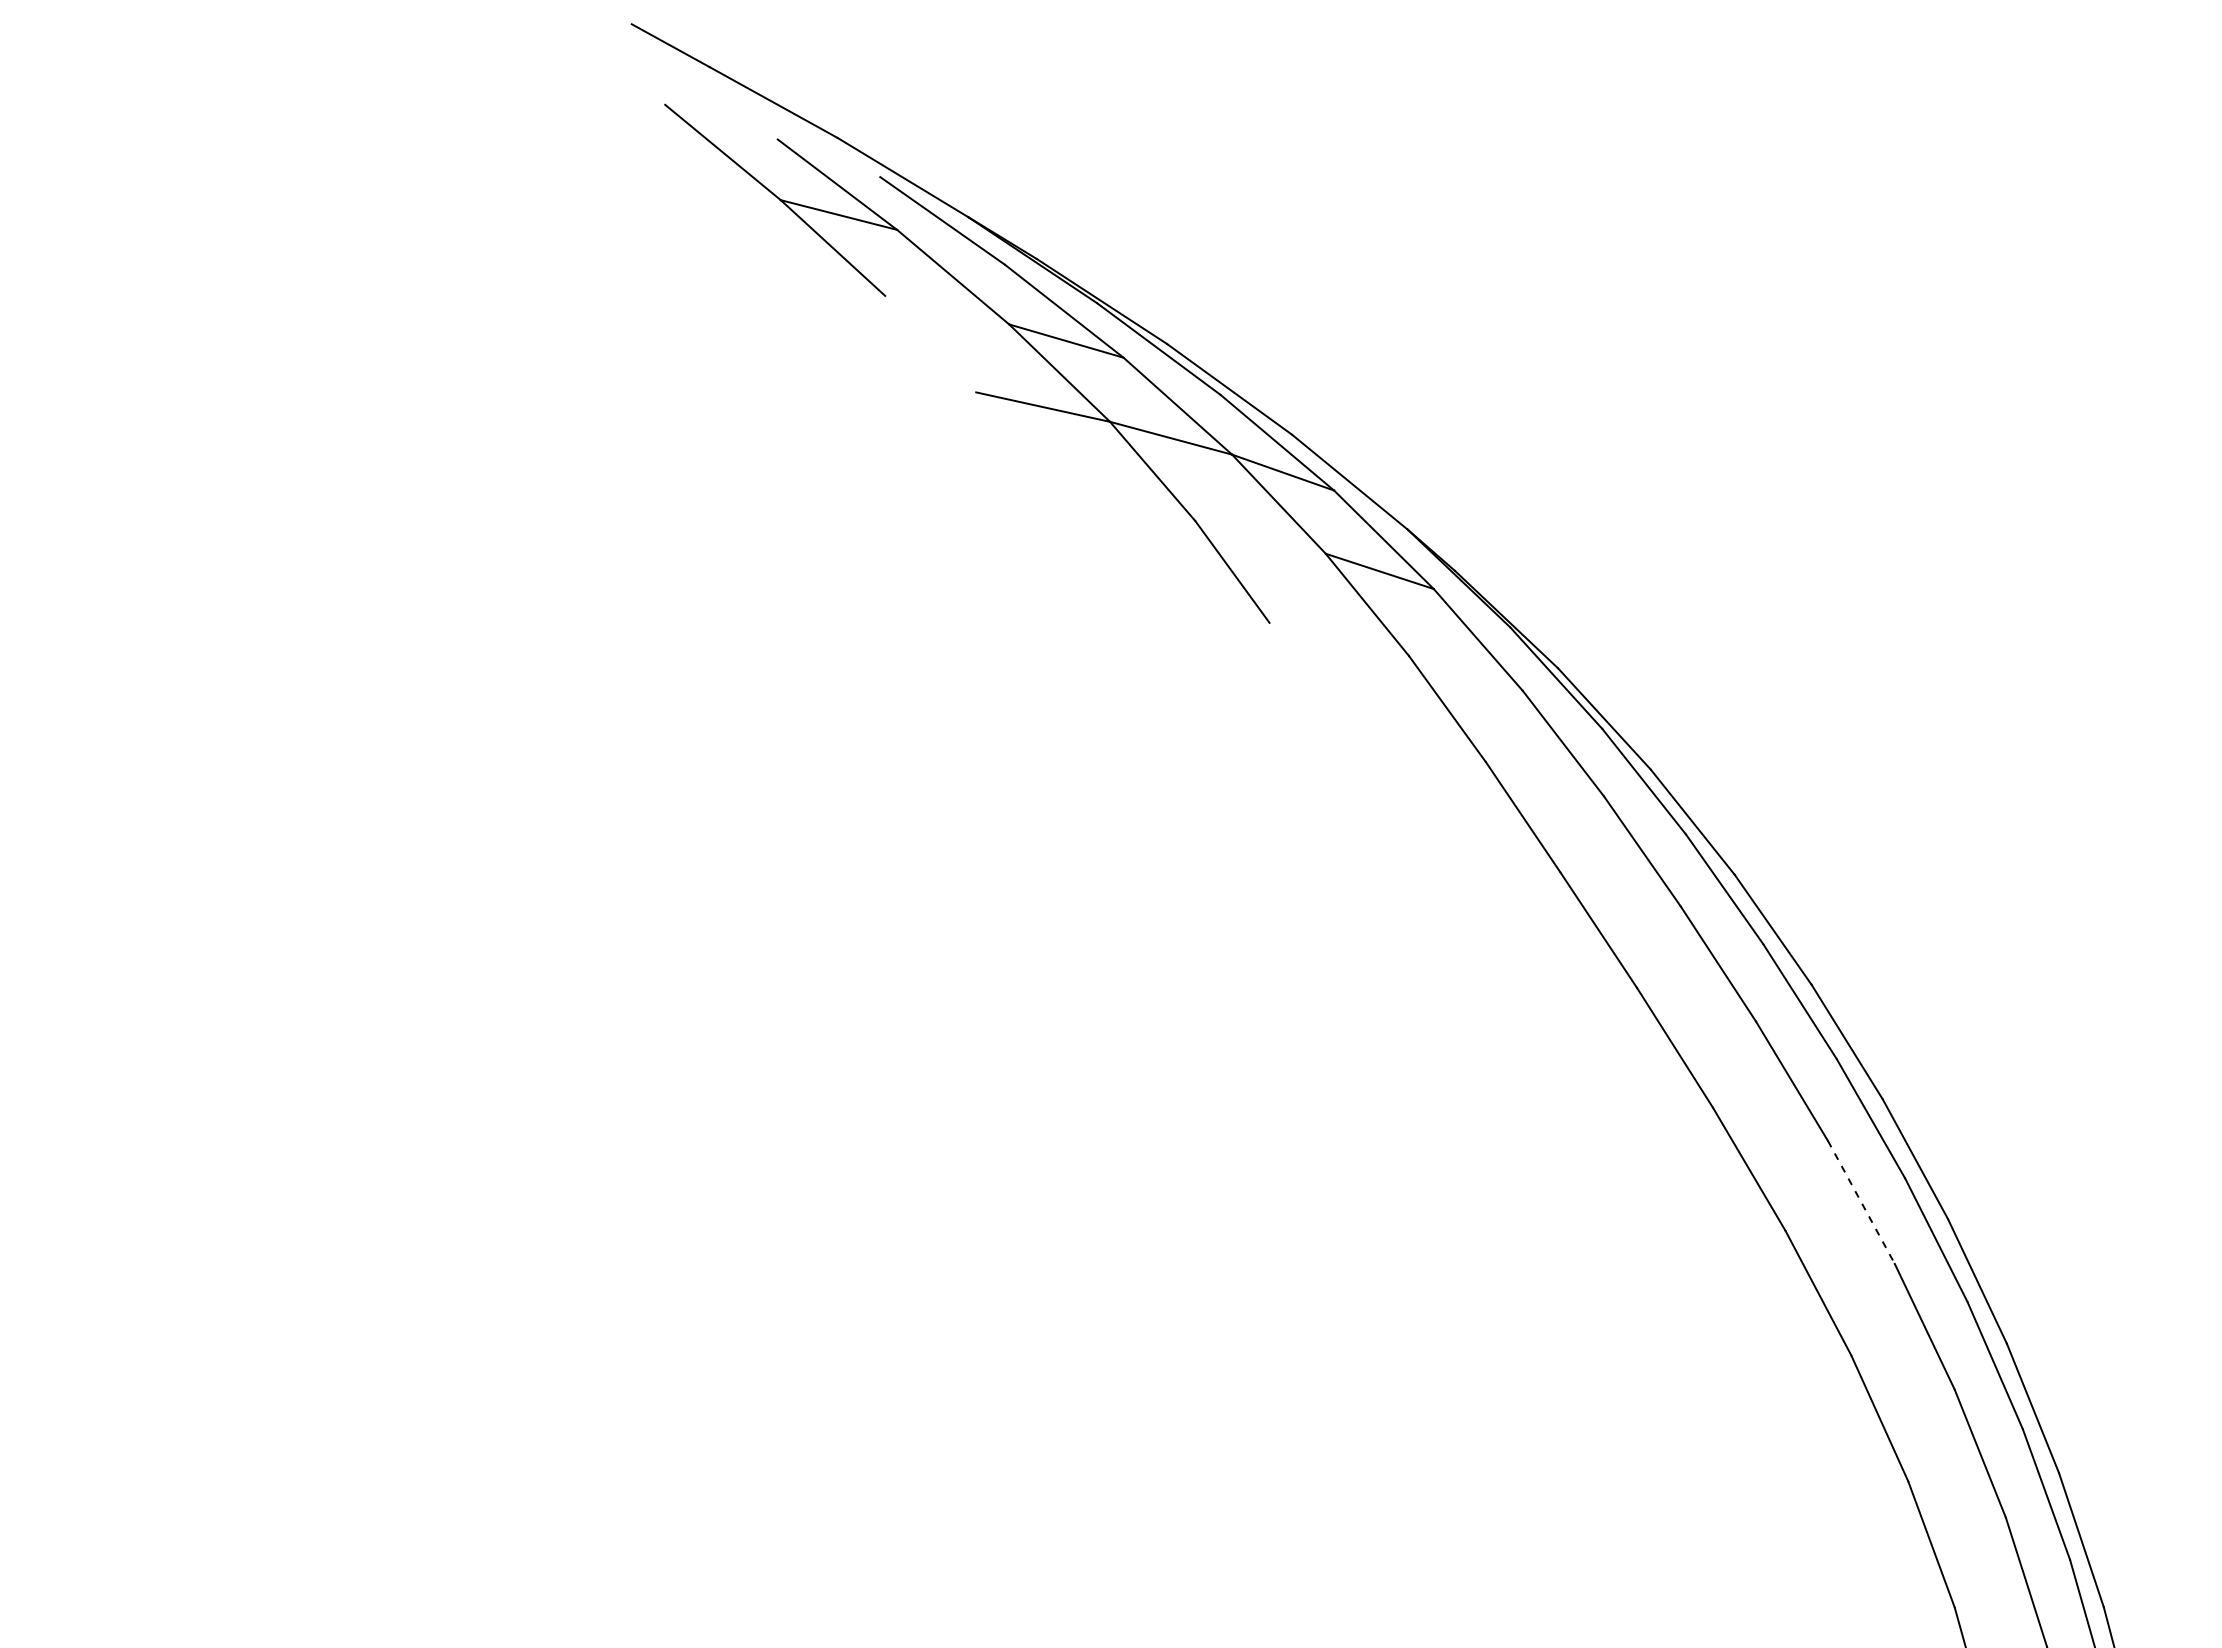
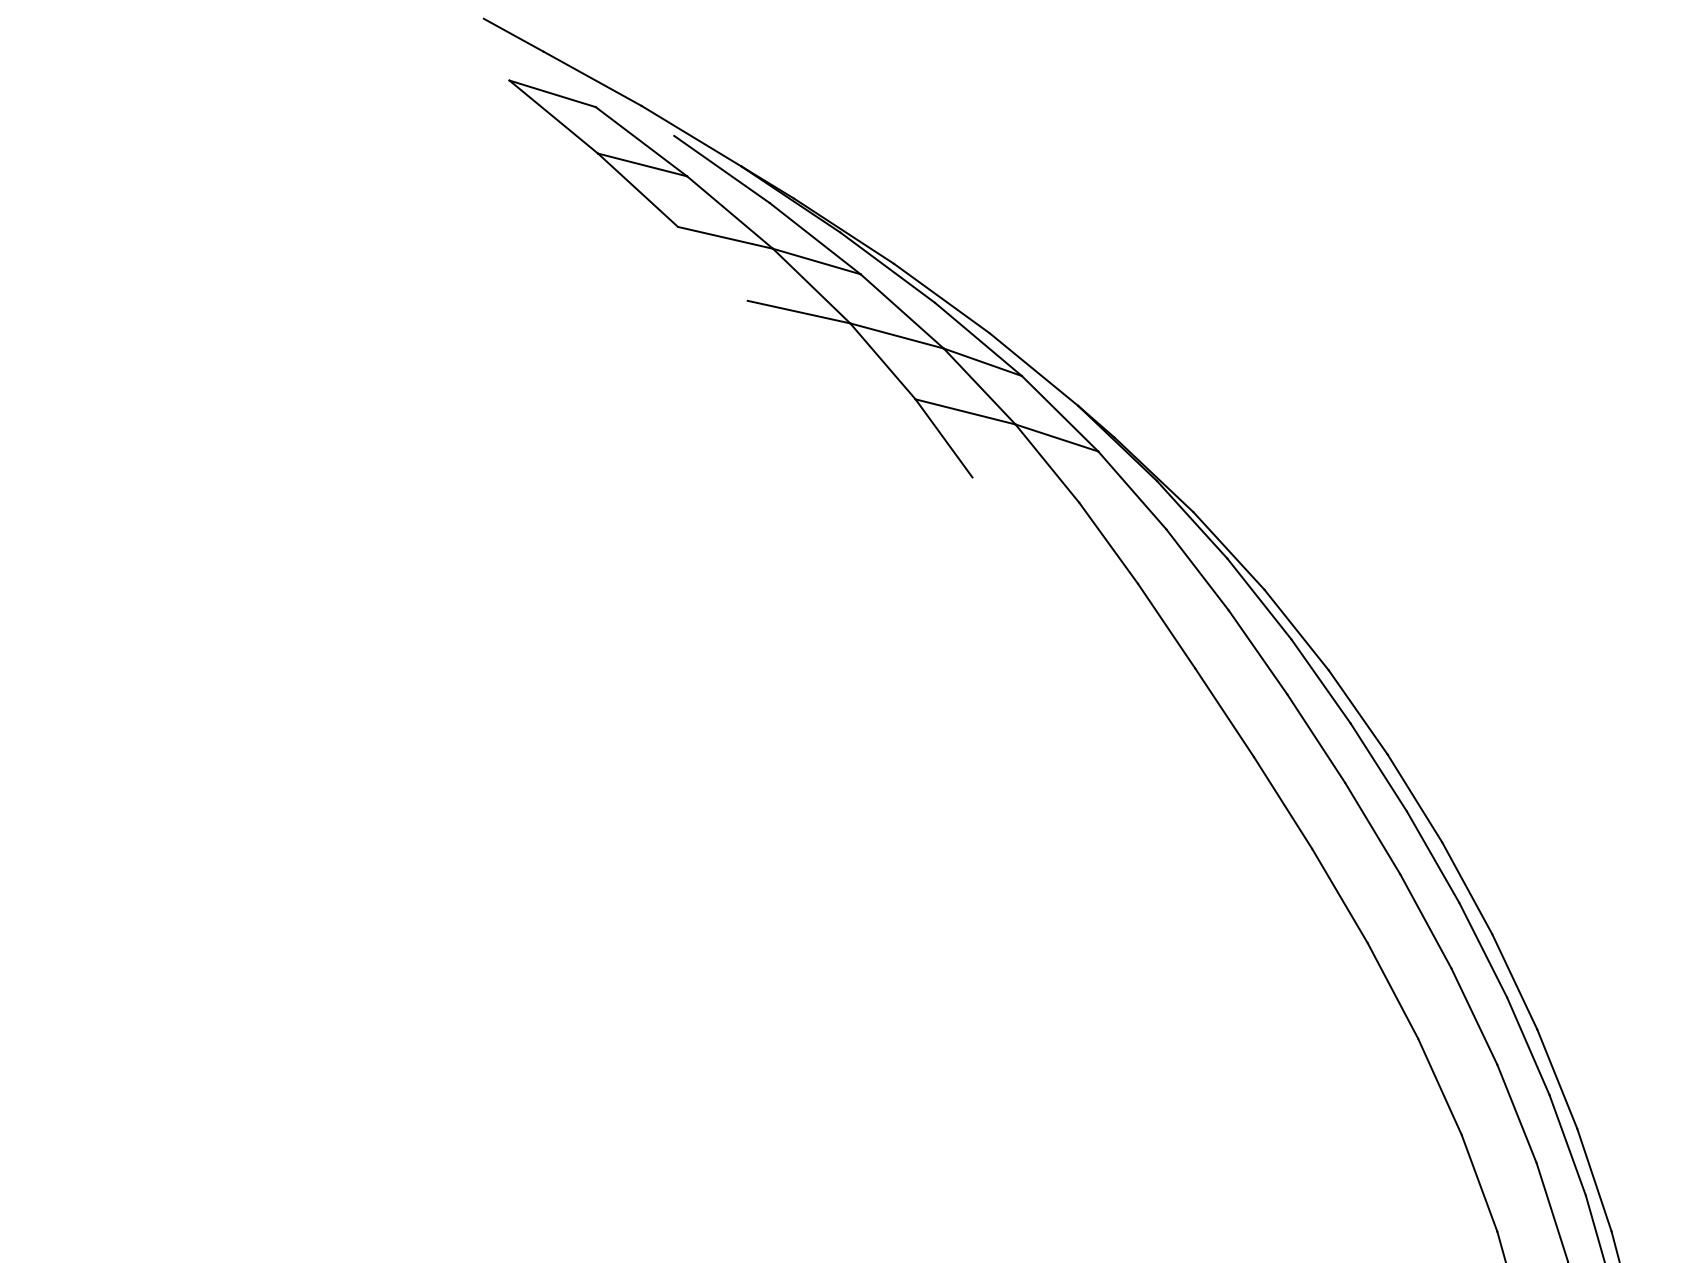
line: (721, 121) -> (552, 93), added
line: (947, 309) -> (725, 237), added
line: (1260, 536) -> (965, 411), added
line: (1861, 1202) -> (1425, 921), dashed -> solid

